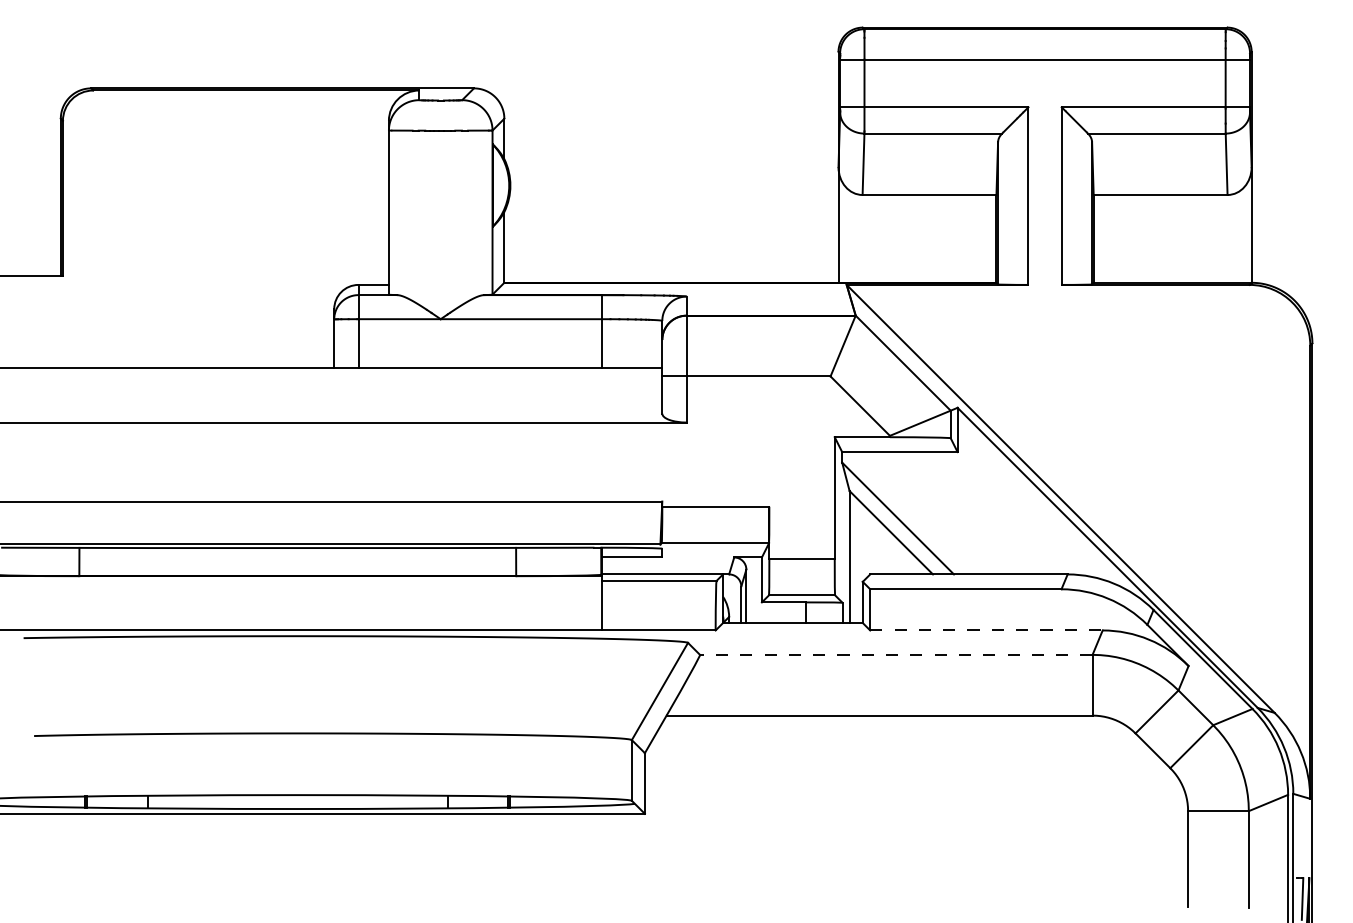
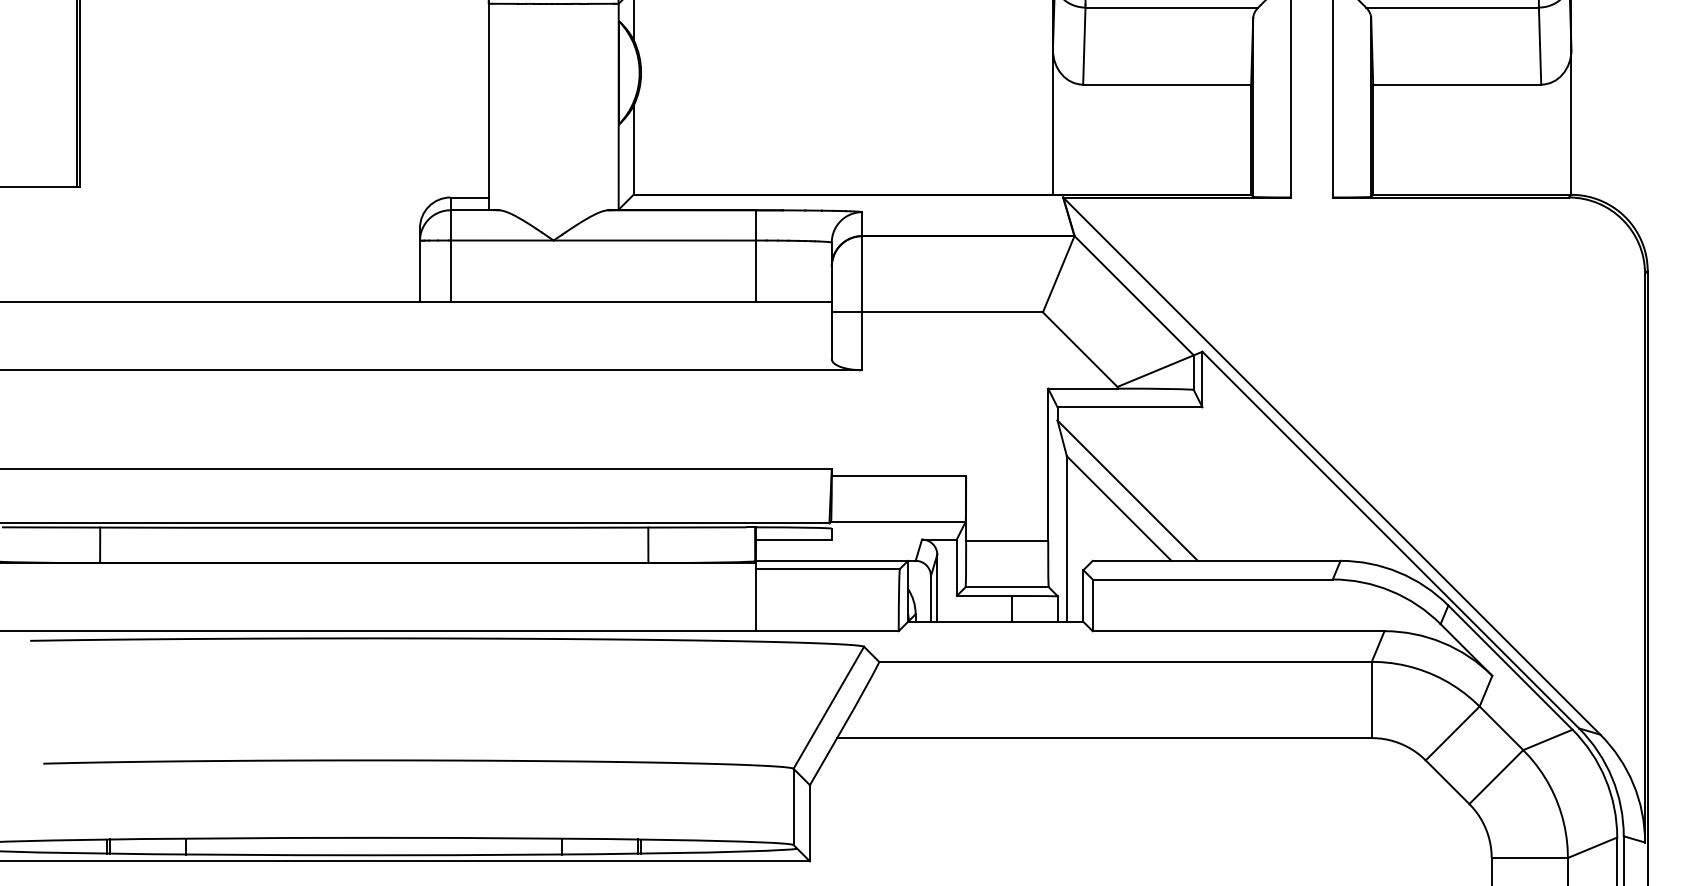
line: (986, 630) -> (1238, 631), dashed -> solid
line: (895, 654) -> (1124, 661), dashed -> solid

